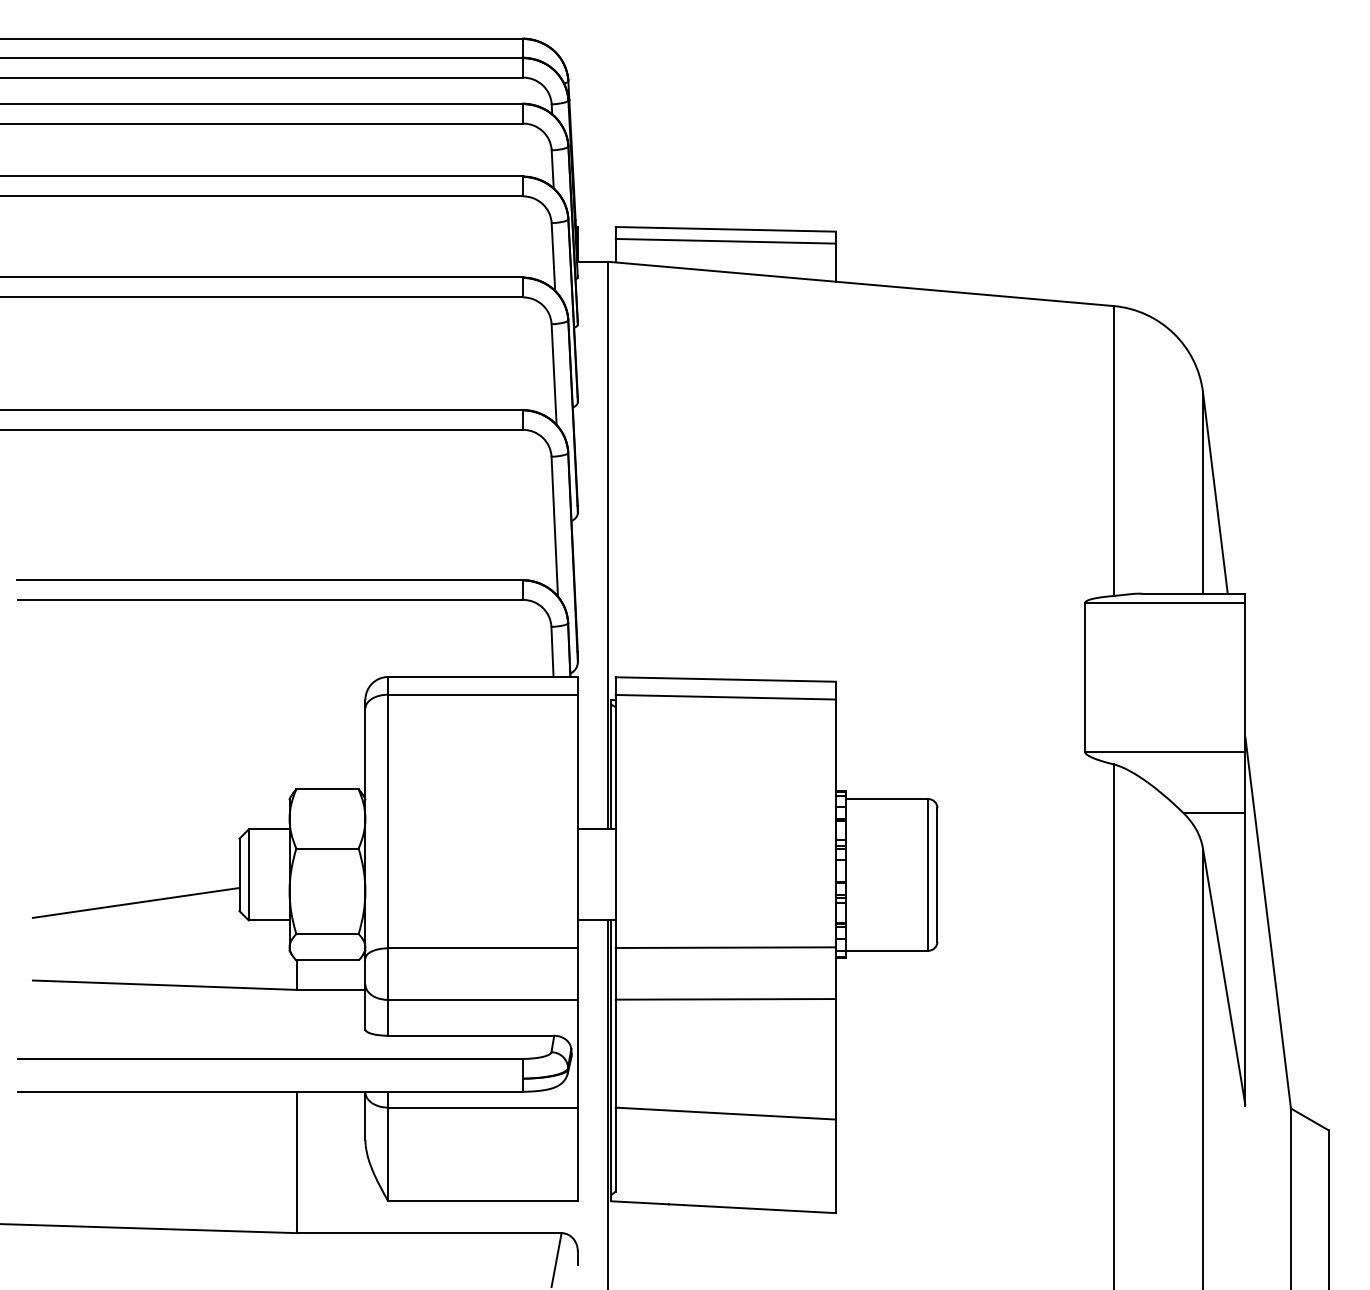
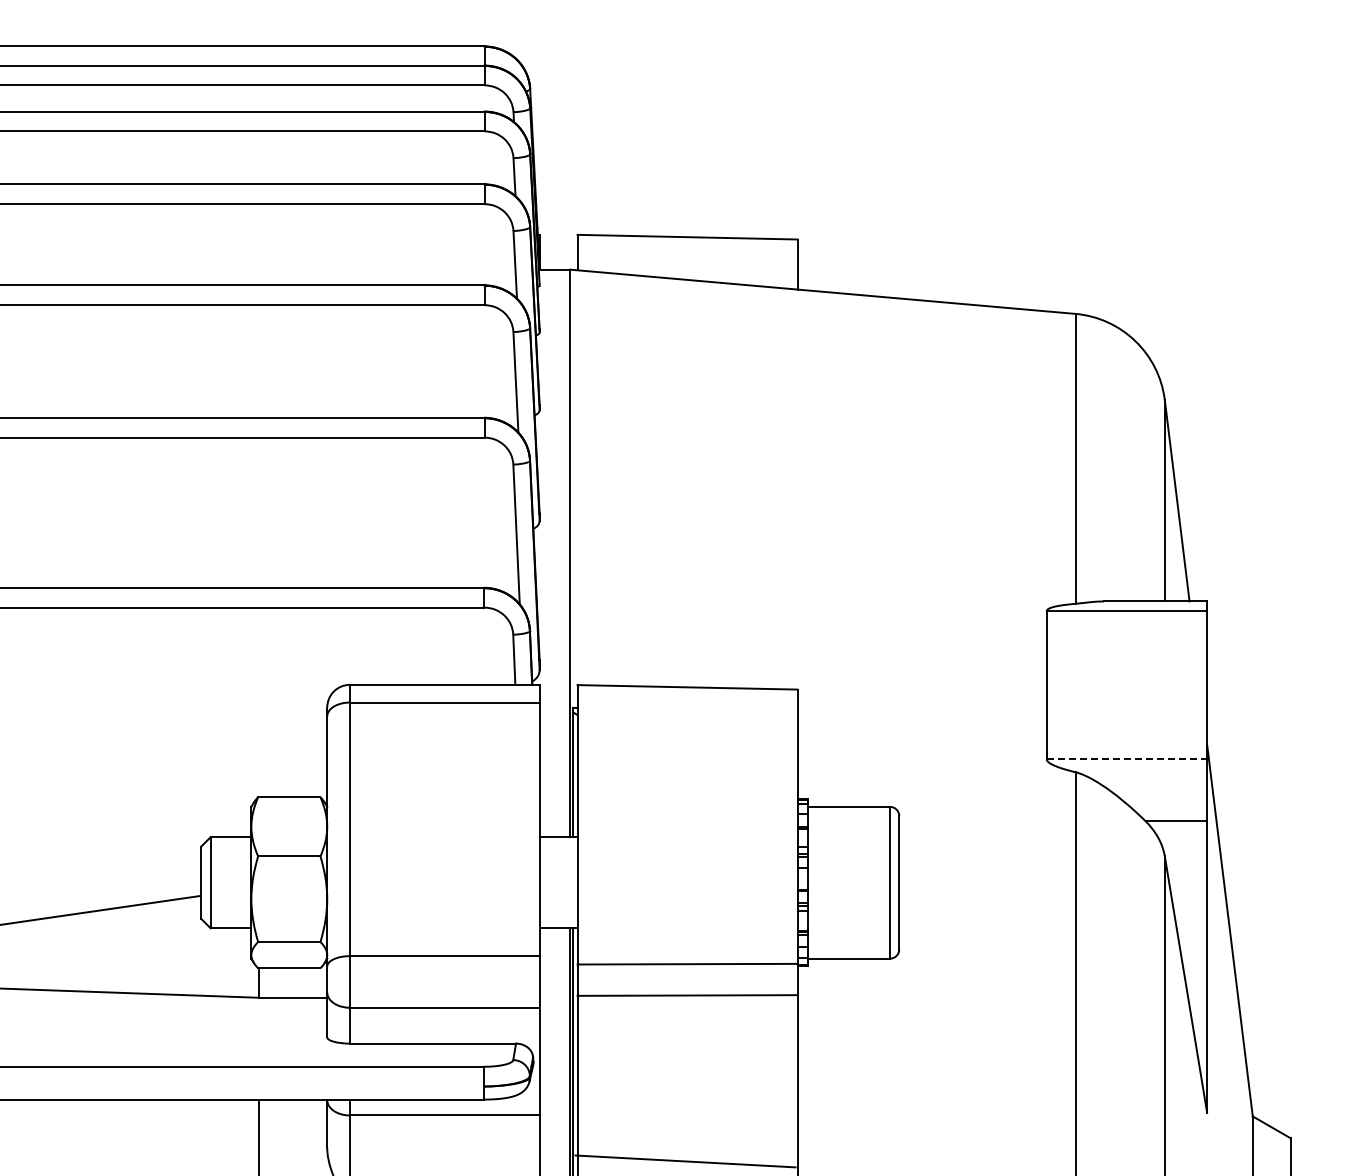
line: (725, 240) -> (687, 248), removed
line: (725, 696) -> (687, 704), removed
line: (1165, 751) -> (1127, 759), solid -> dashed
line: (725, 947) -> (687, 995), moved
line: (725, 999) -> (687, 964), moved
line: (725, 1113) -> (685, 1161), moved

